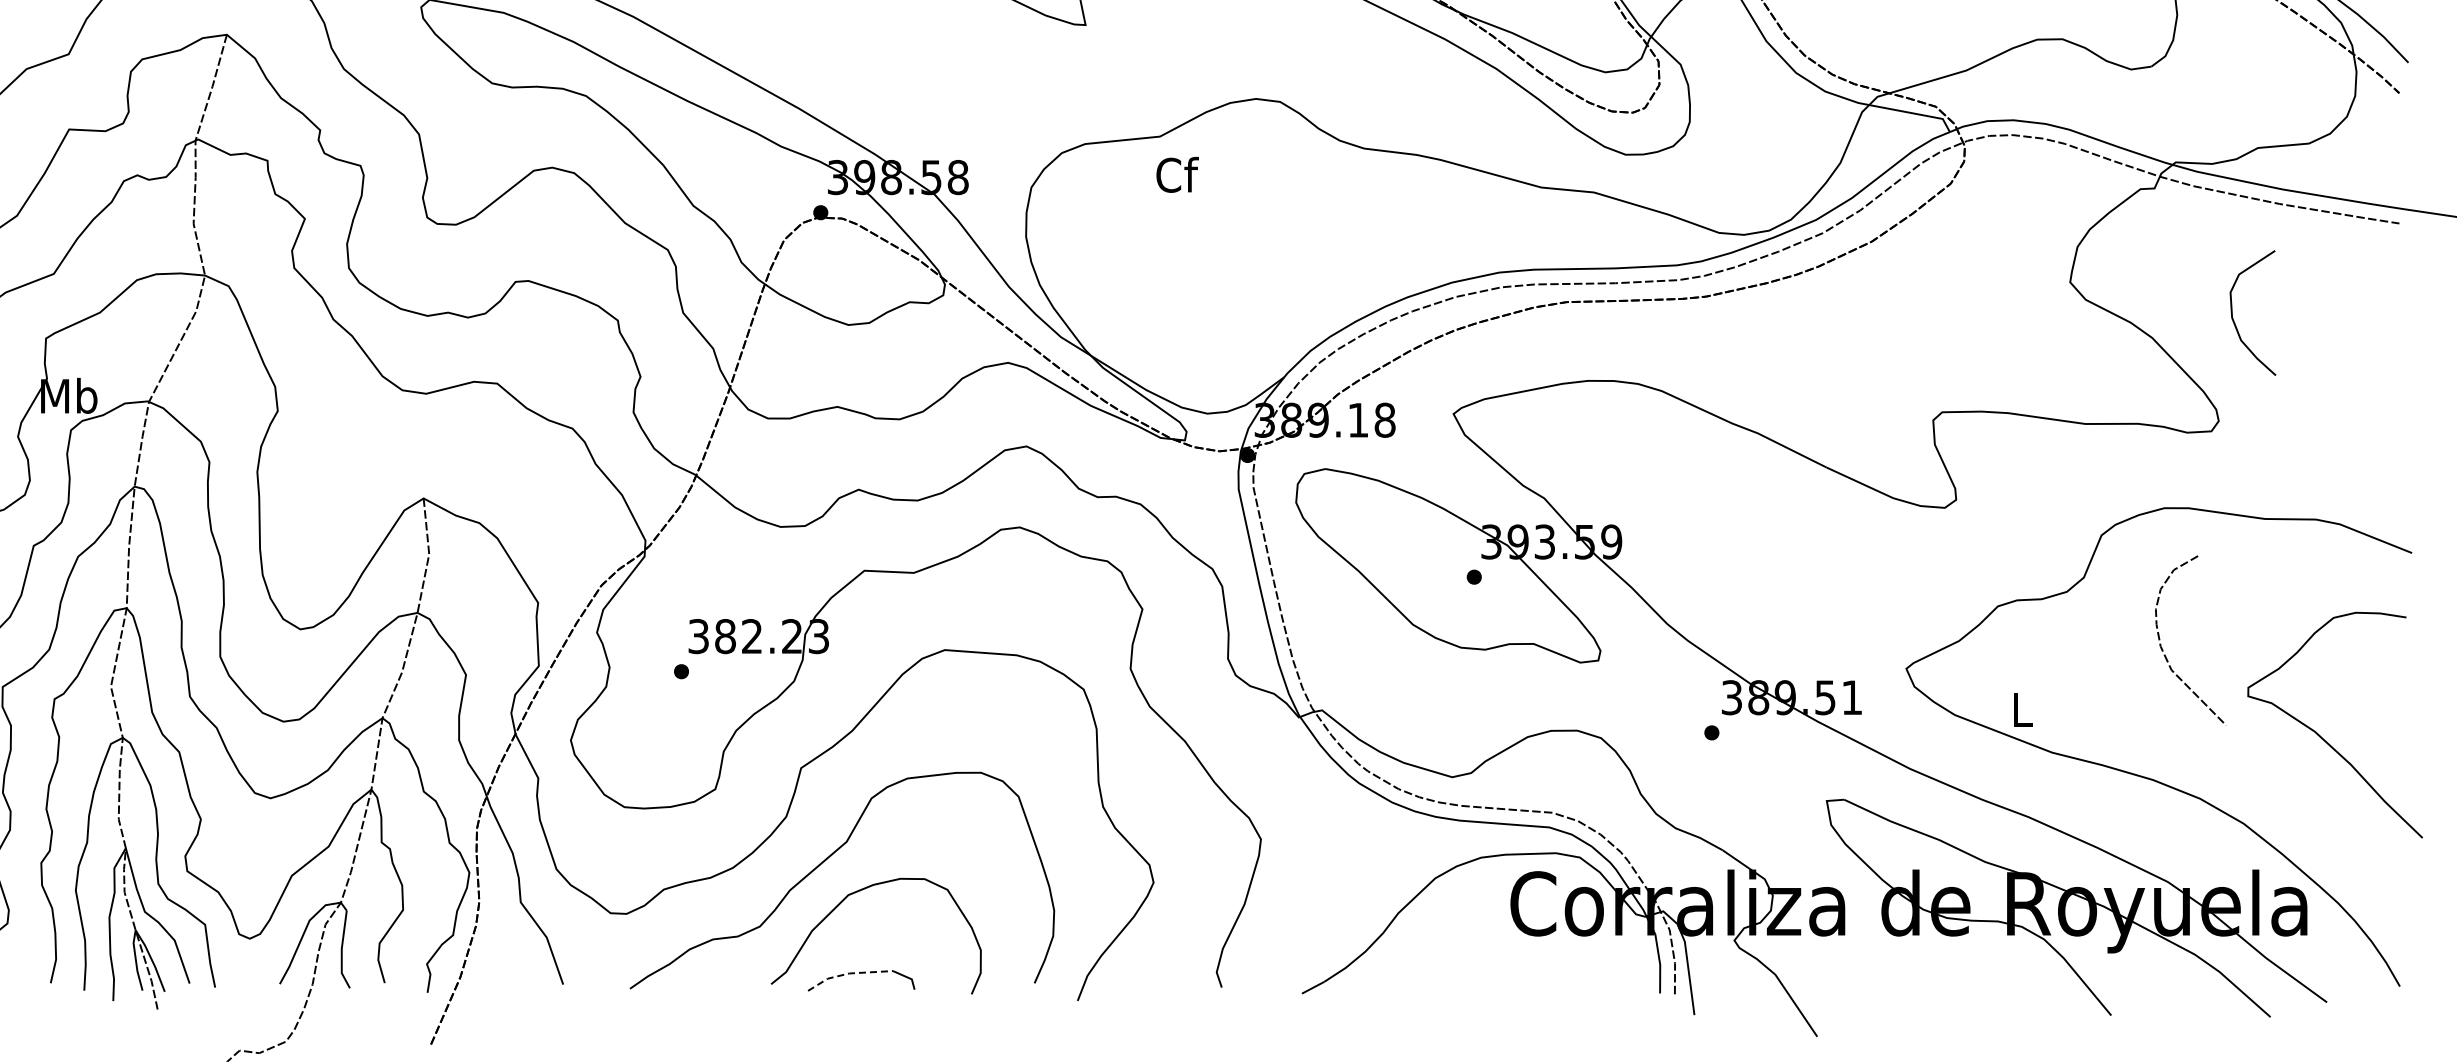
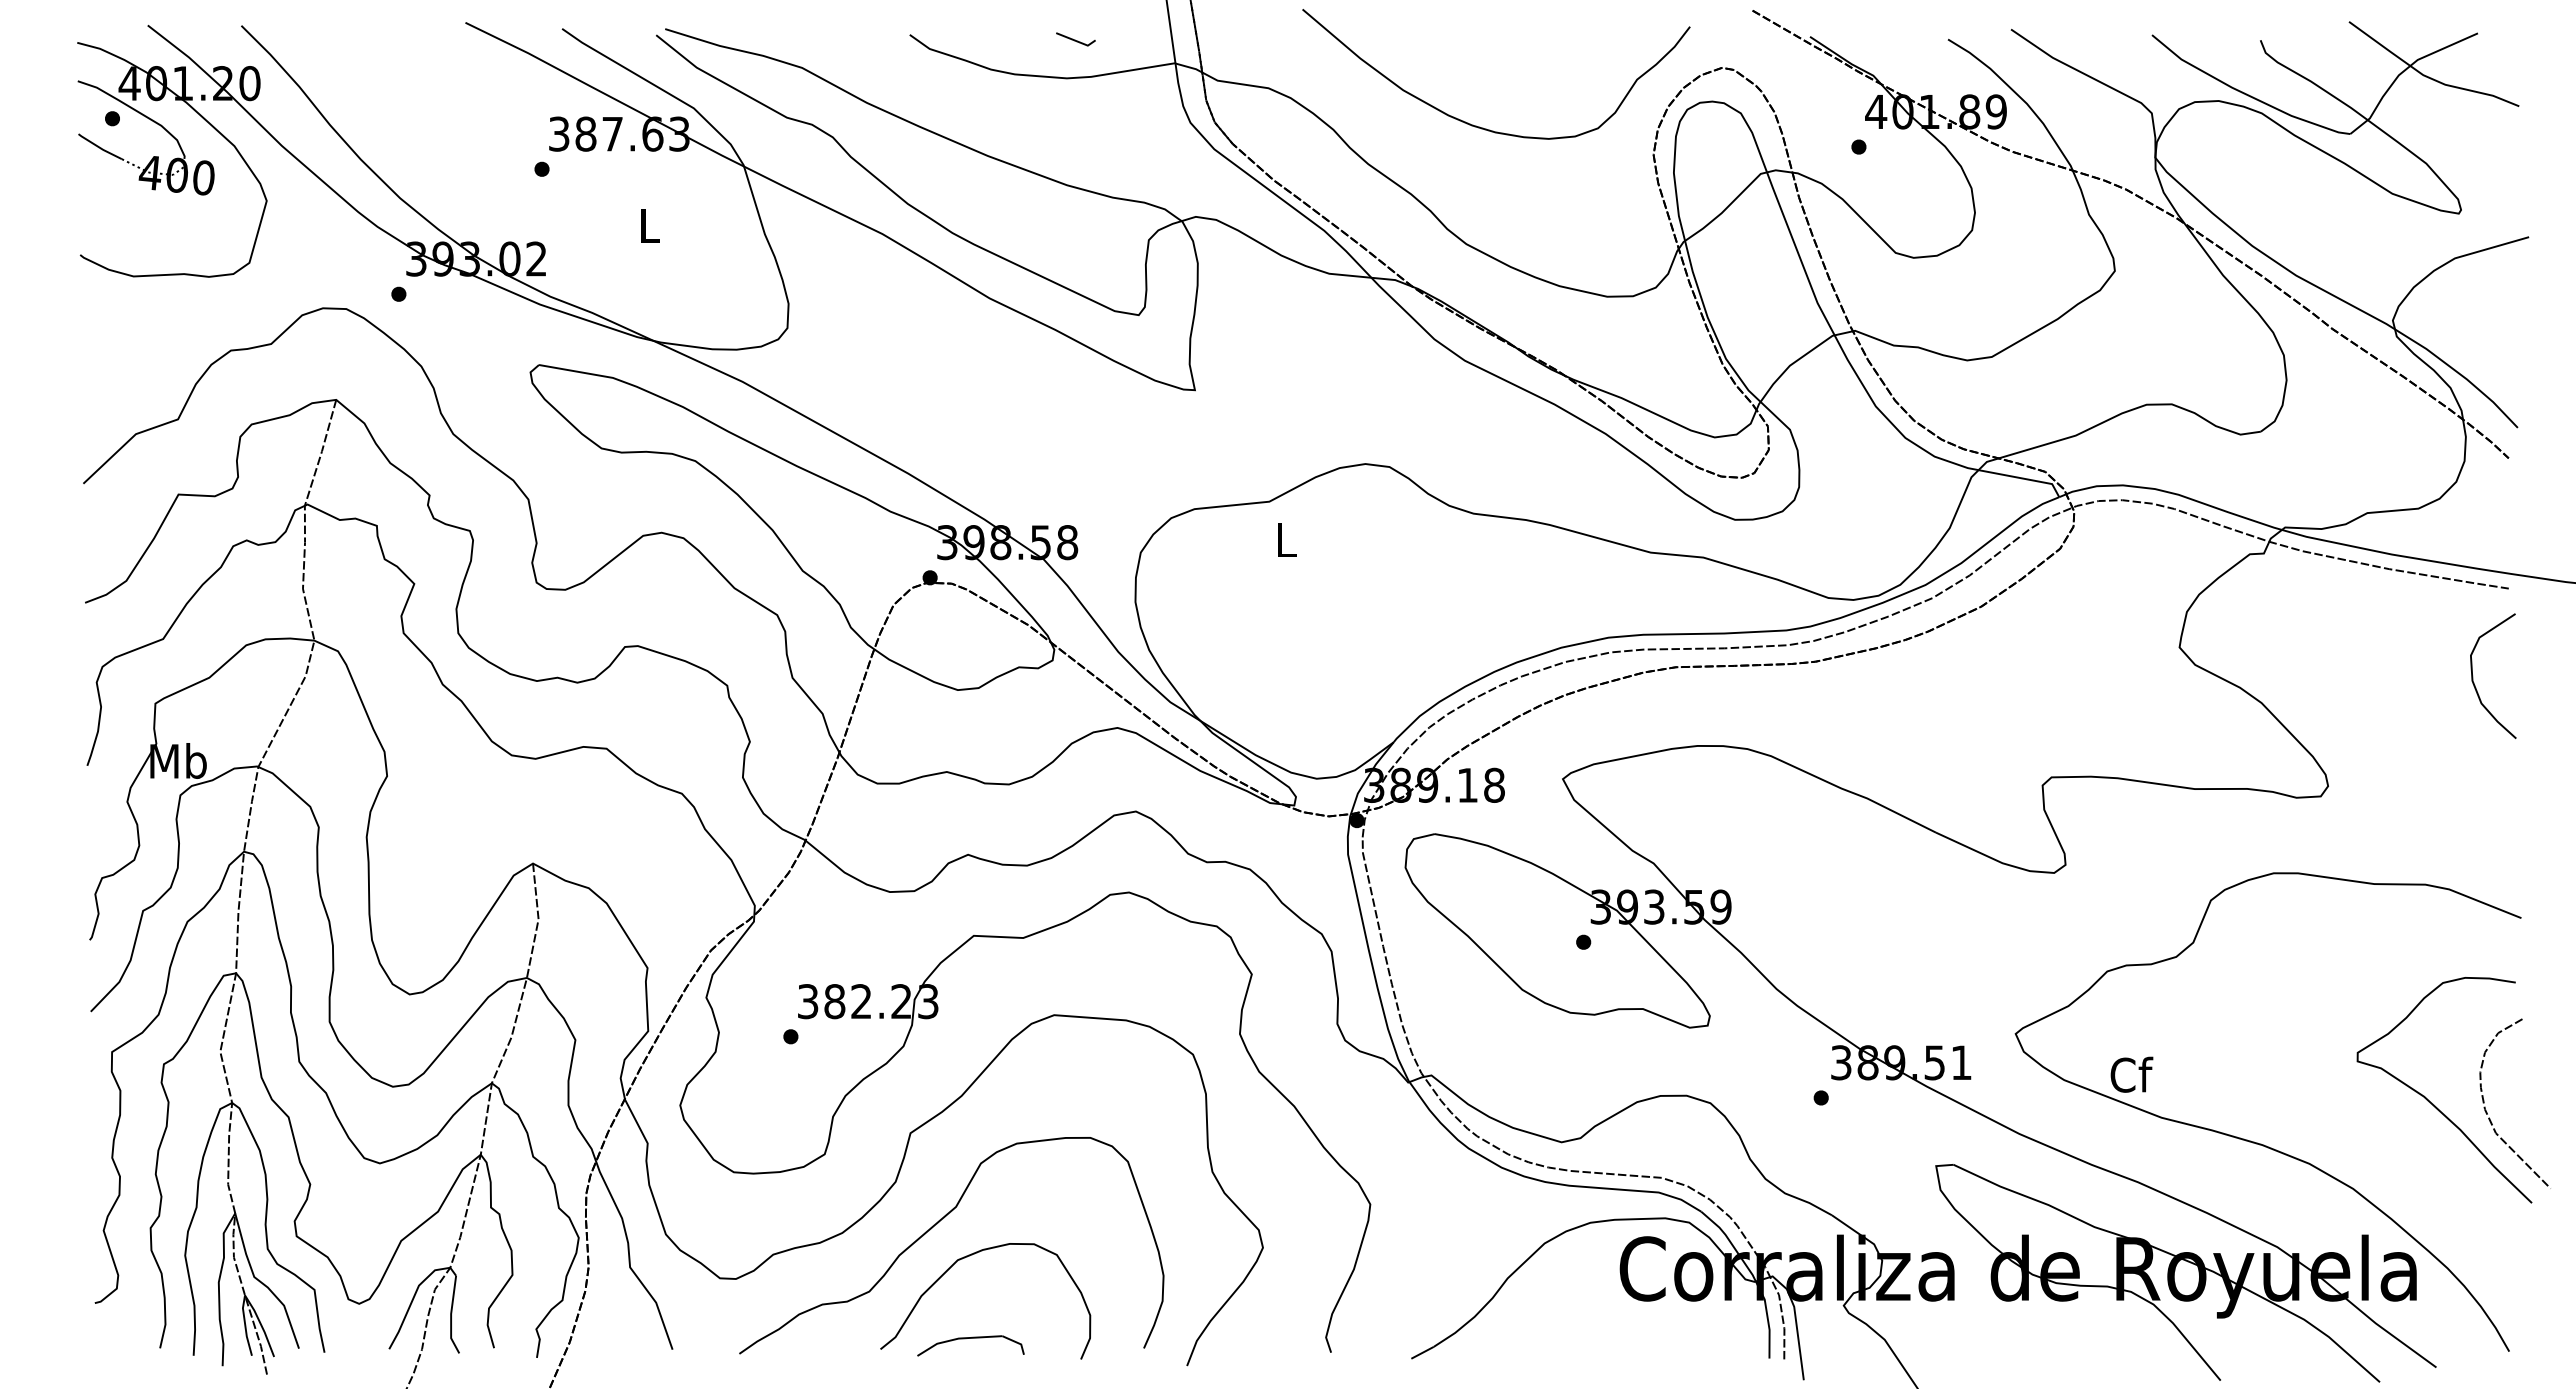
text: (1177, 174) -> (1286, 539), Cf -> L
curve: (2233, 313) -> (2473, 676), moved
curve: (2166, 655) -> (2490, 1118), moved
text: (2022, 709) -> (2131, 1074), L -> Cf
line: (848, 973) -> (957, 1338), dashed -> solid

